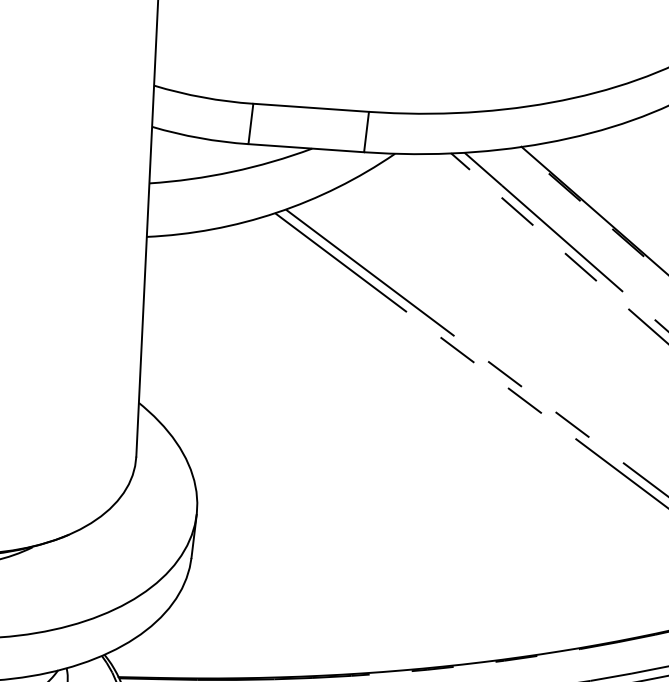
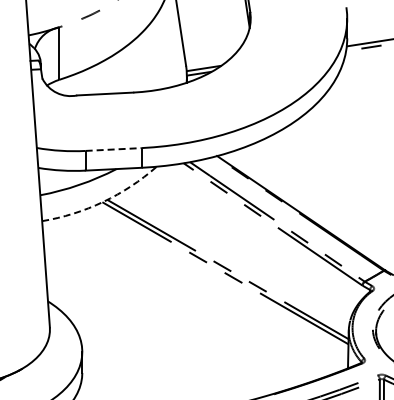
line: (312, 107) -> (114, 149), solid -> dashed
arc: (277, 211) -> (103, 201), solid -> dashed

